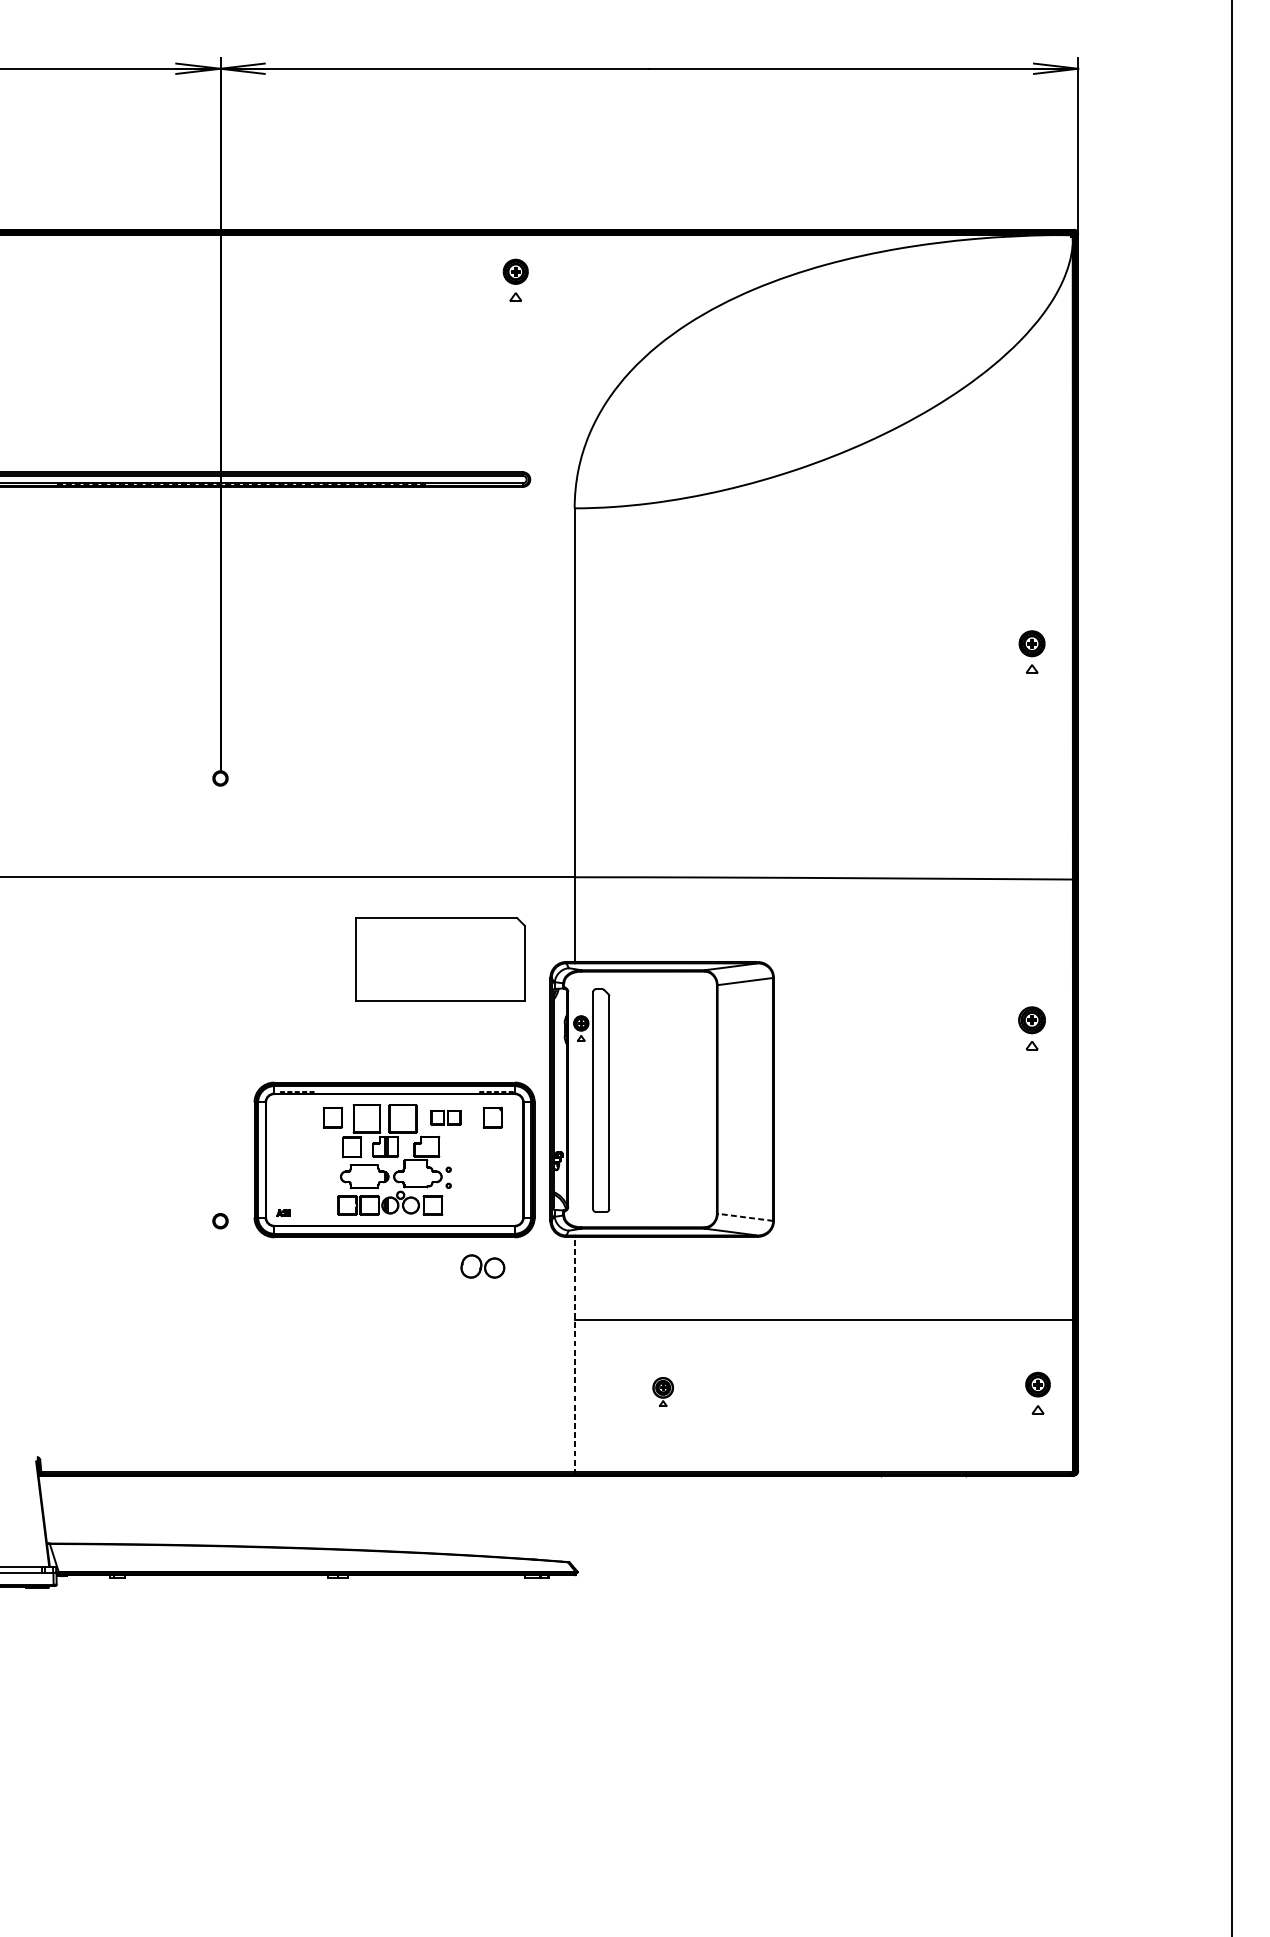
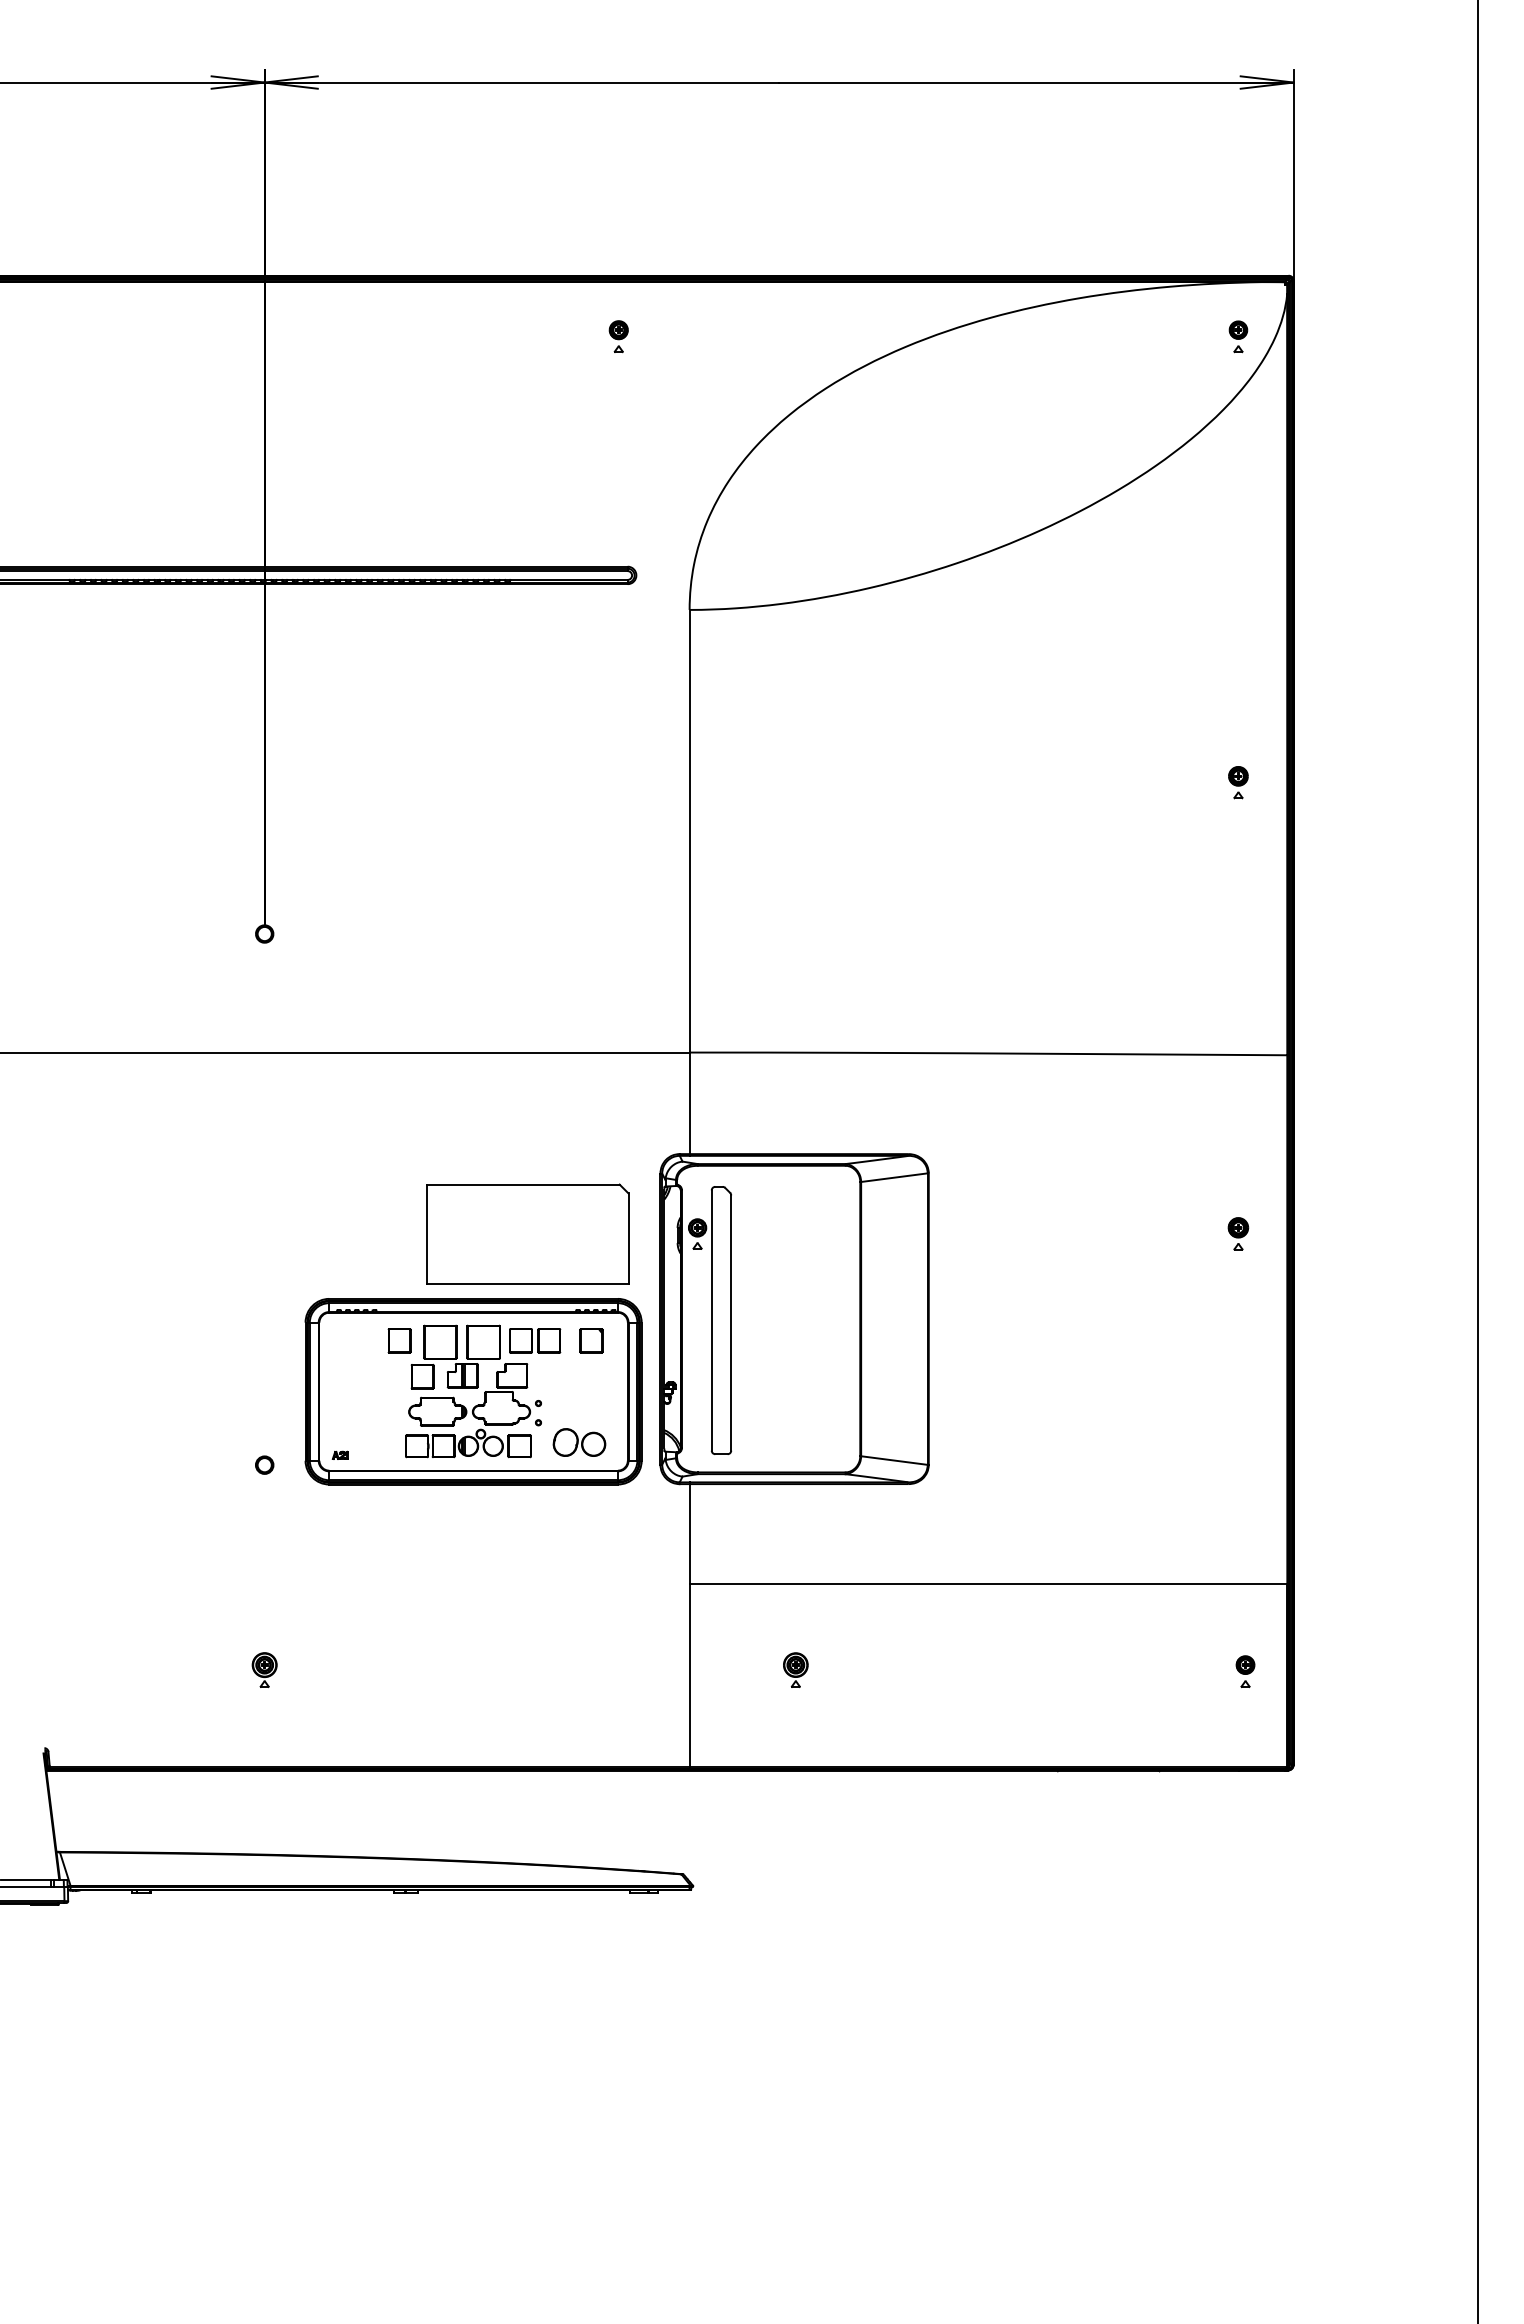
part: (515, 280) -> (618, 336), size x0.62
part: (1032, 280) -> (1238, 336), added
part: (1032, 652) -> (1238, 782), size x0.62
part: (440, 958) -> (527, 1233), moved
part: (1032, 1028) -> (1238, 1233), size x0.62
part: (446, 1117) -> (535, 1340), size x1.43
line: (745, 1217) -> (894, 1460), dashed -> solid
part: (482, 1266) -> (579, 1442), moved
line: (574, 1355) -> (689, 1626), dashed -> solid
part: (220, 1391) -> (264, 1669), added
part: (1037, 1393) -> (1245, 1671), size x0.62

